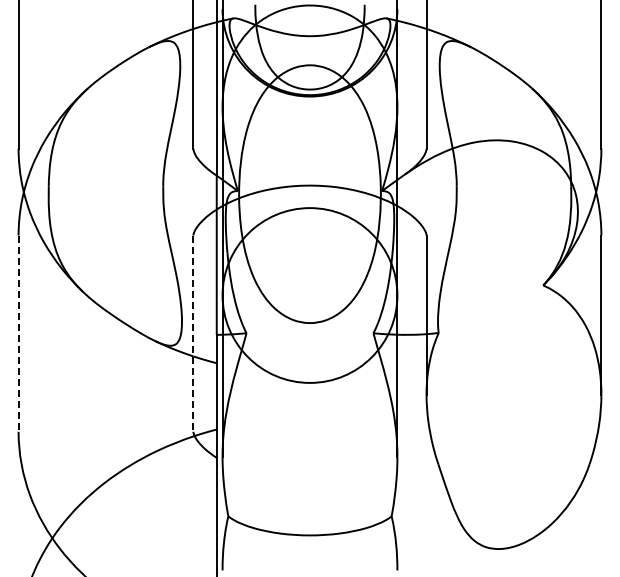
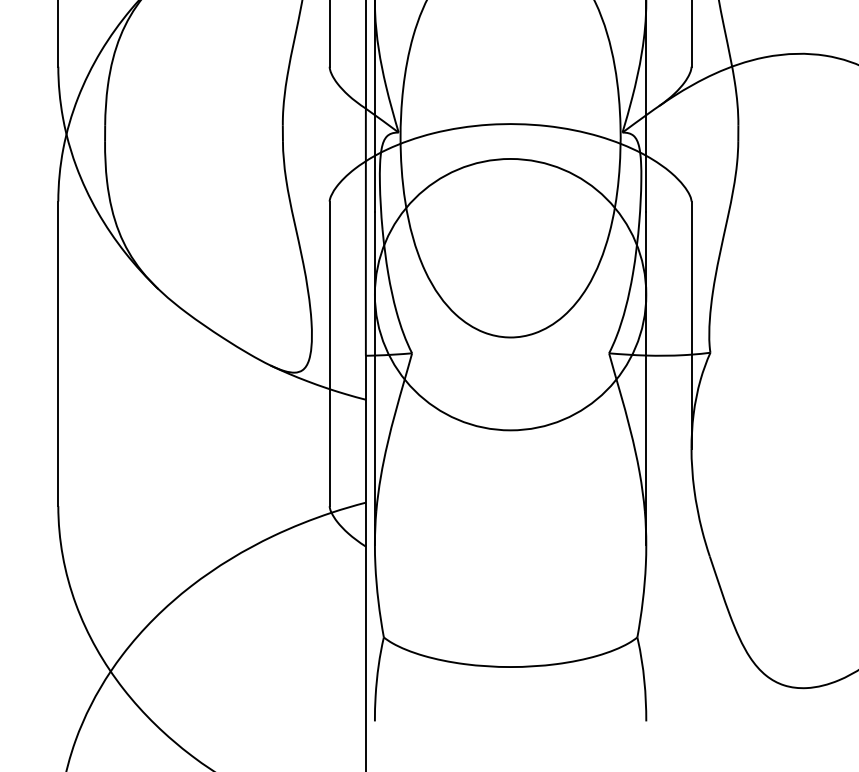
line: (18, 334) -> (58, 355), dashed -> solid
line: (193, 334) -> (329, 355), dashed -> solid

